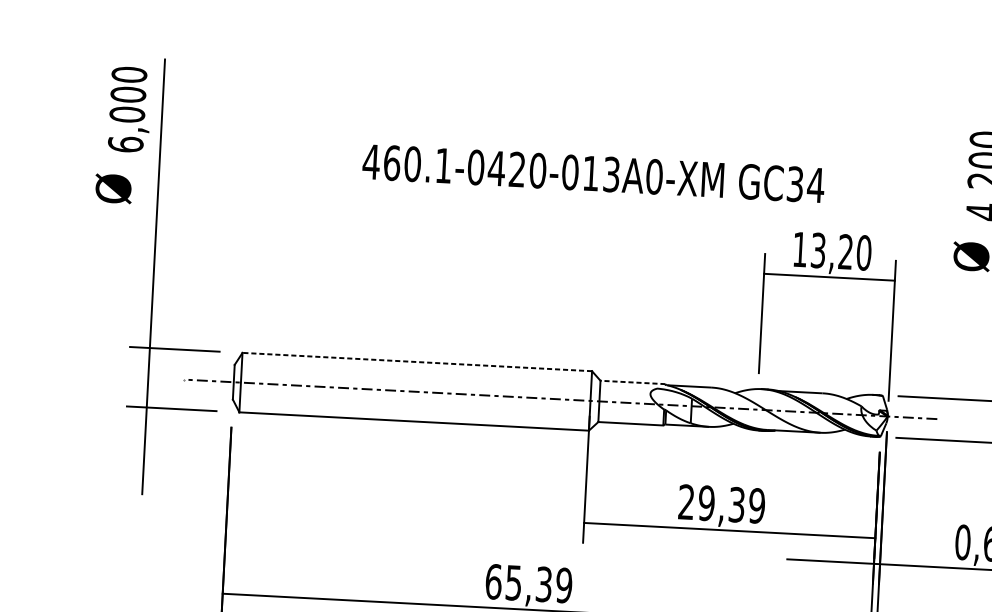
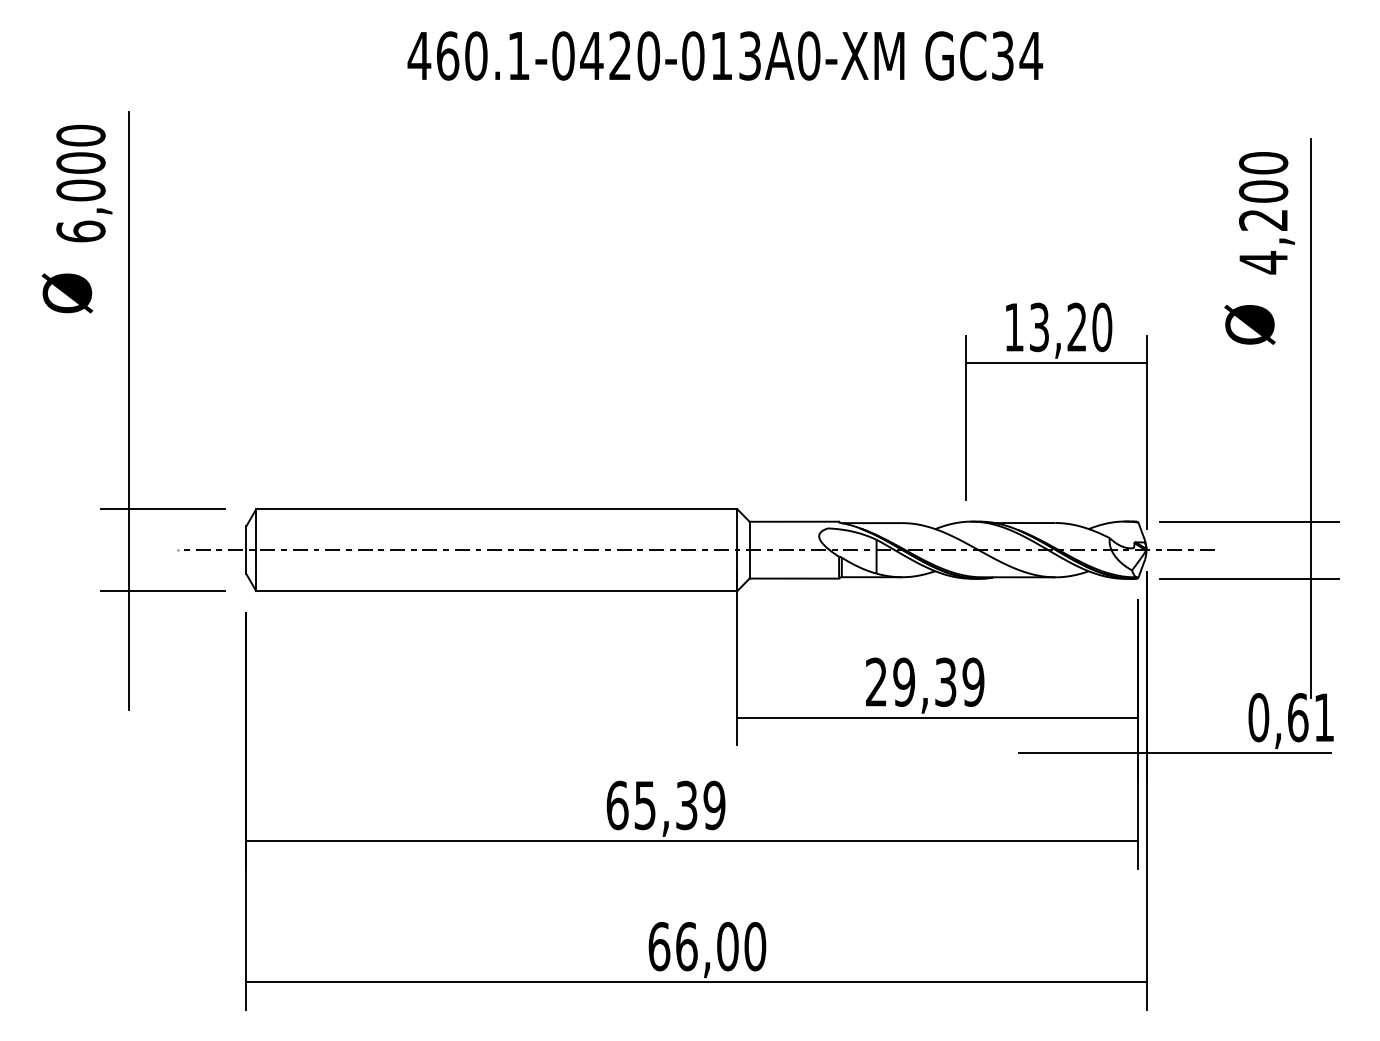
text: (593, 173) -> (724, 55), moved
line: (417, 362) -> (496, 509), dashed -> solid
line: (633, 382) -> (794, 521), dashed -> solid

